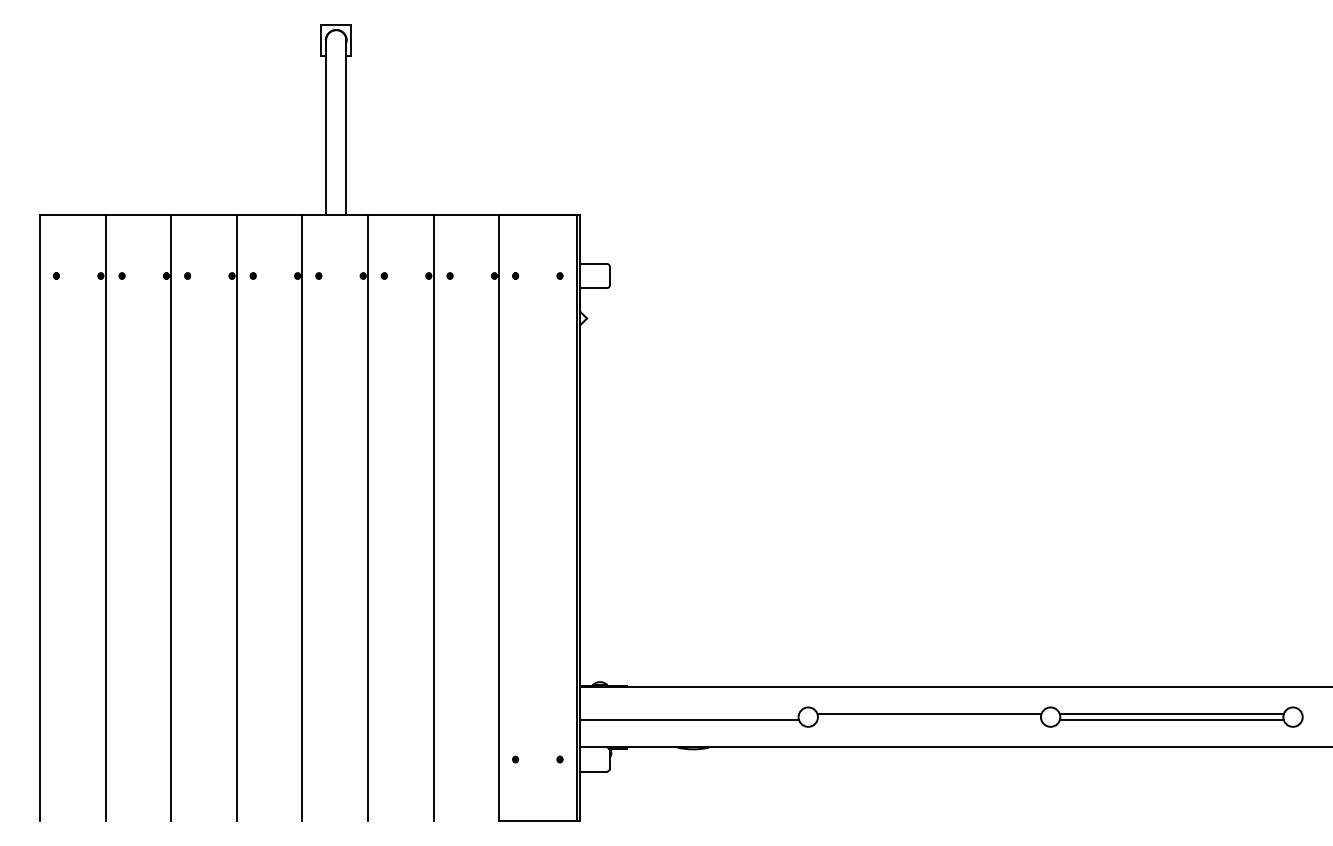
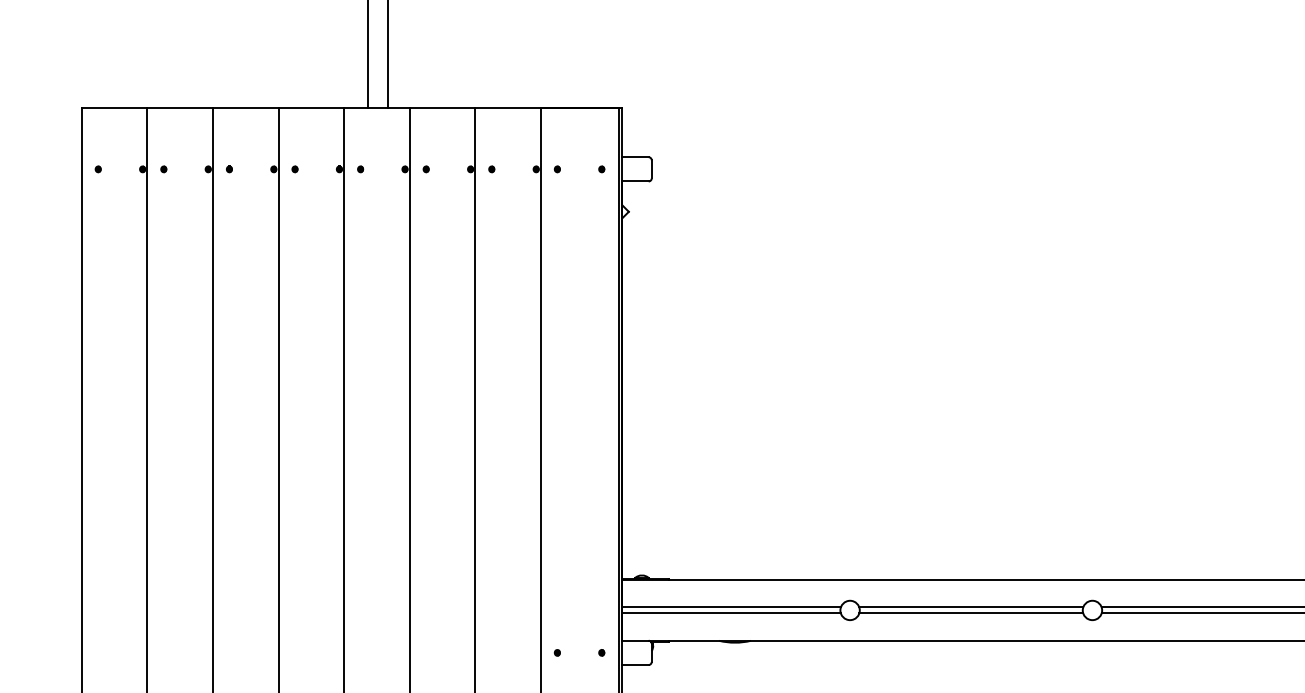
line: (689, 714) -> (731, 607), added
line: (929, 720) -> (971, 613), added

